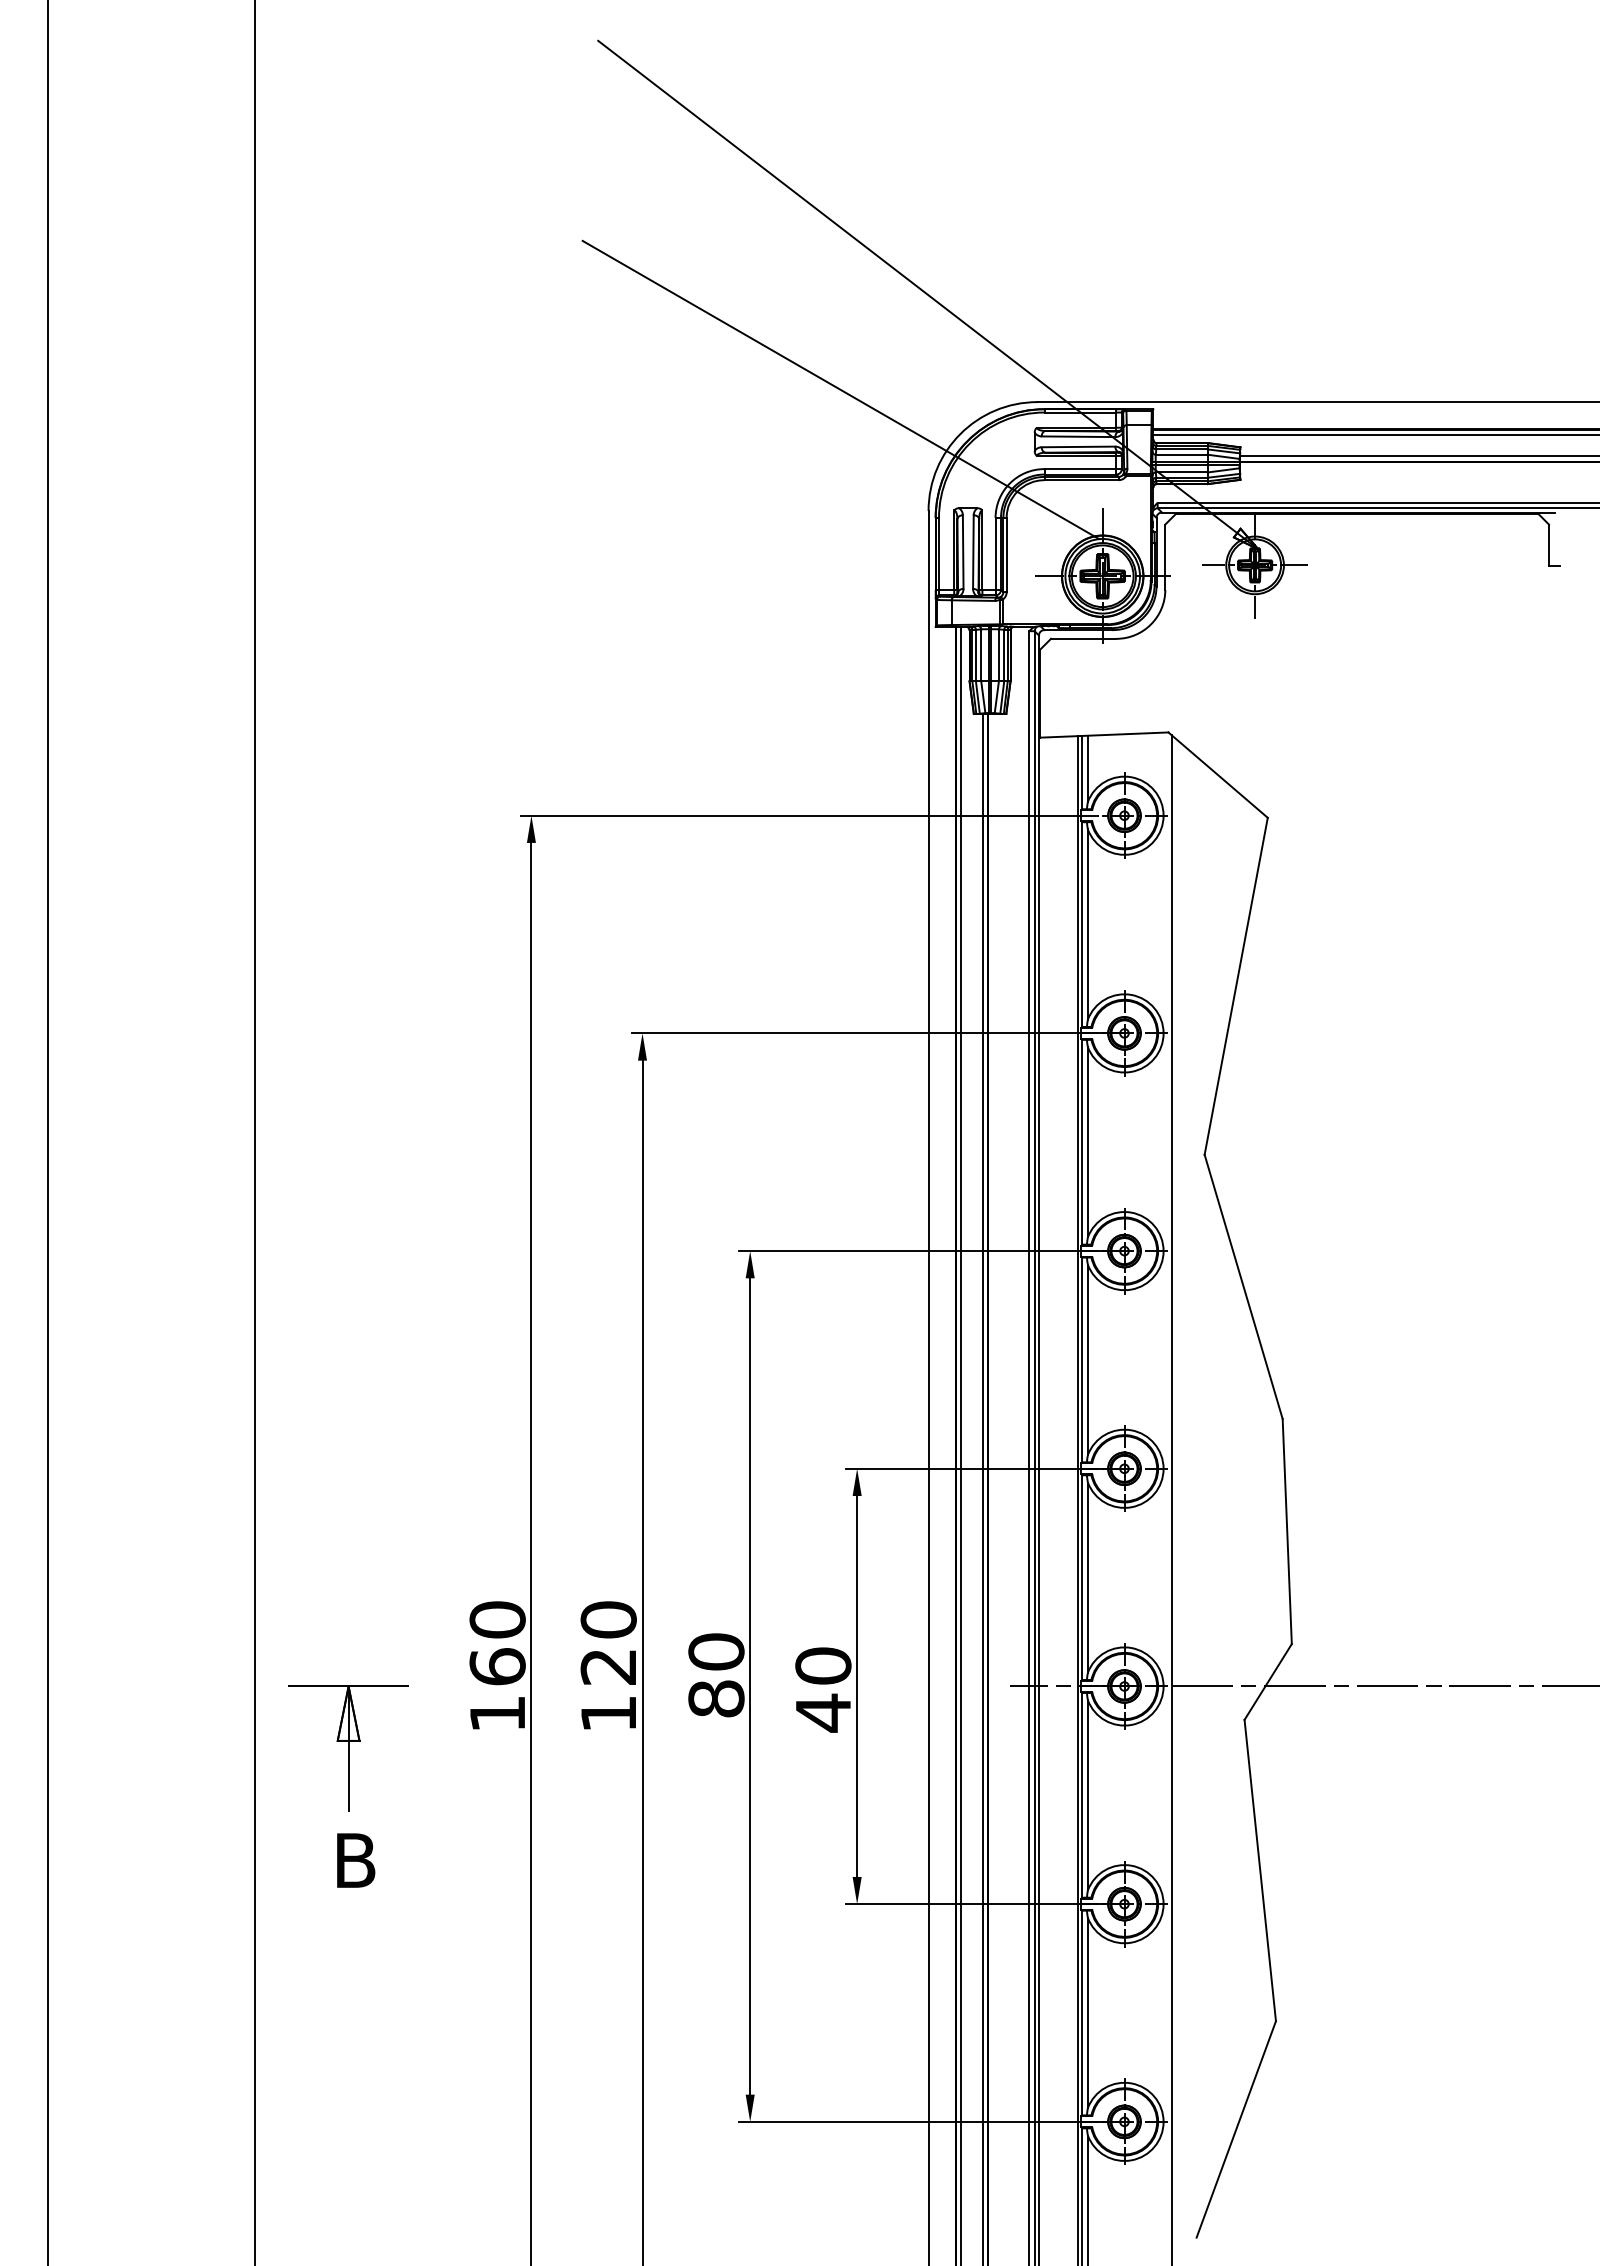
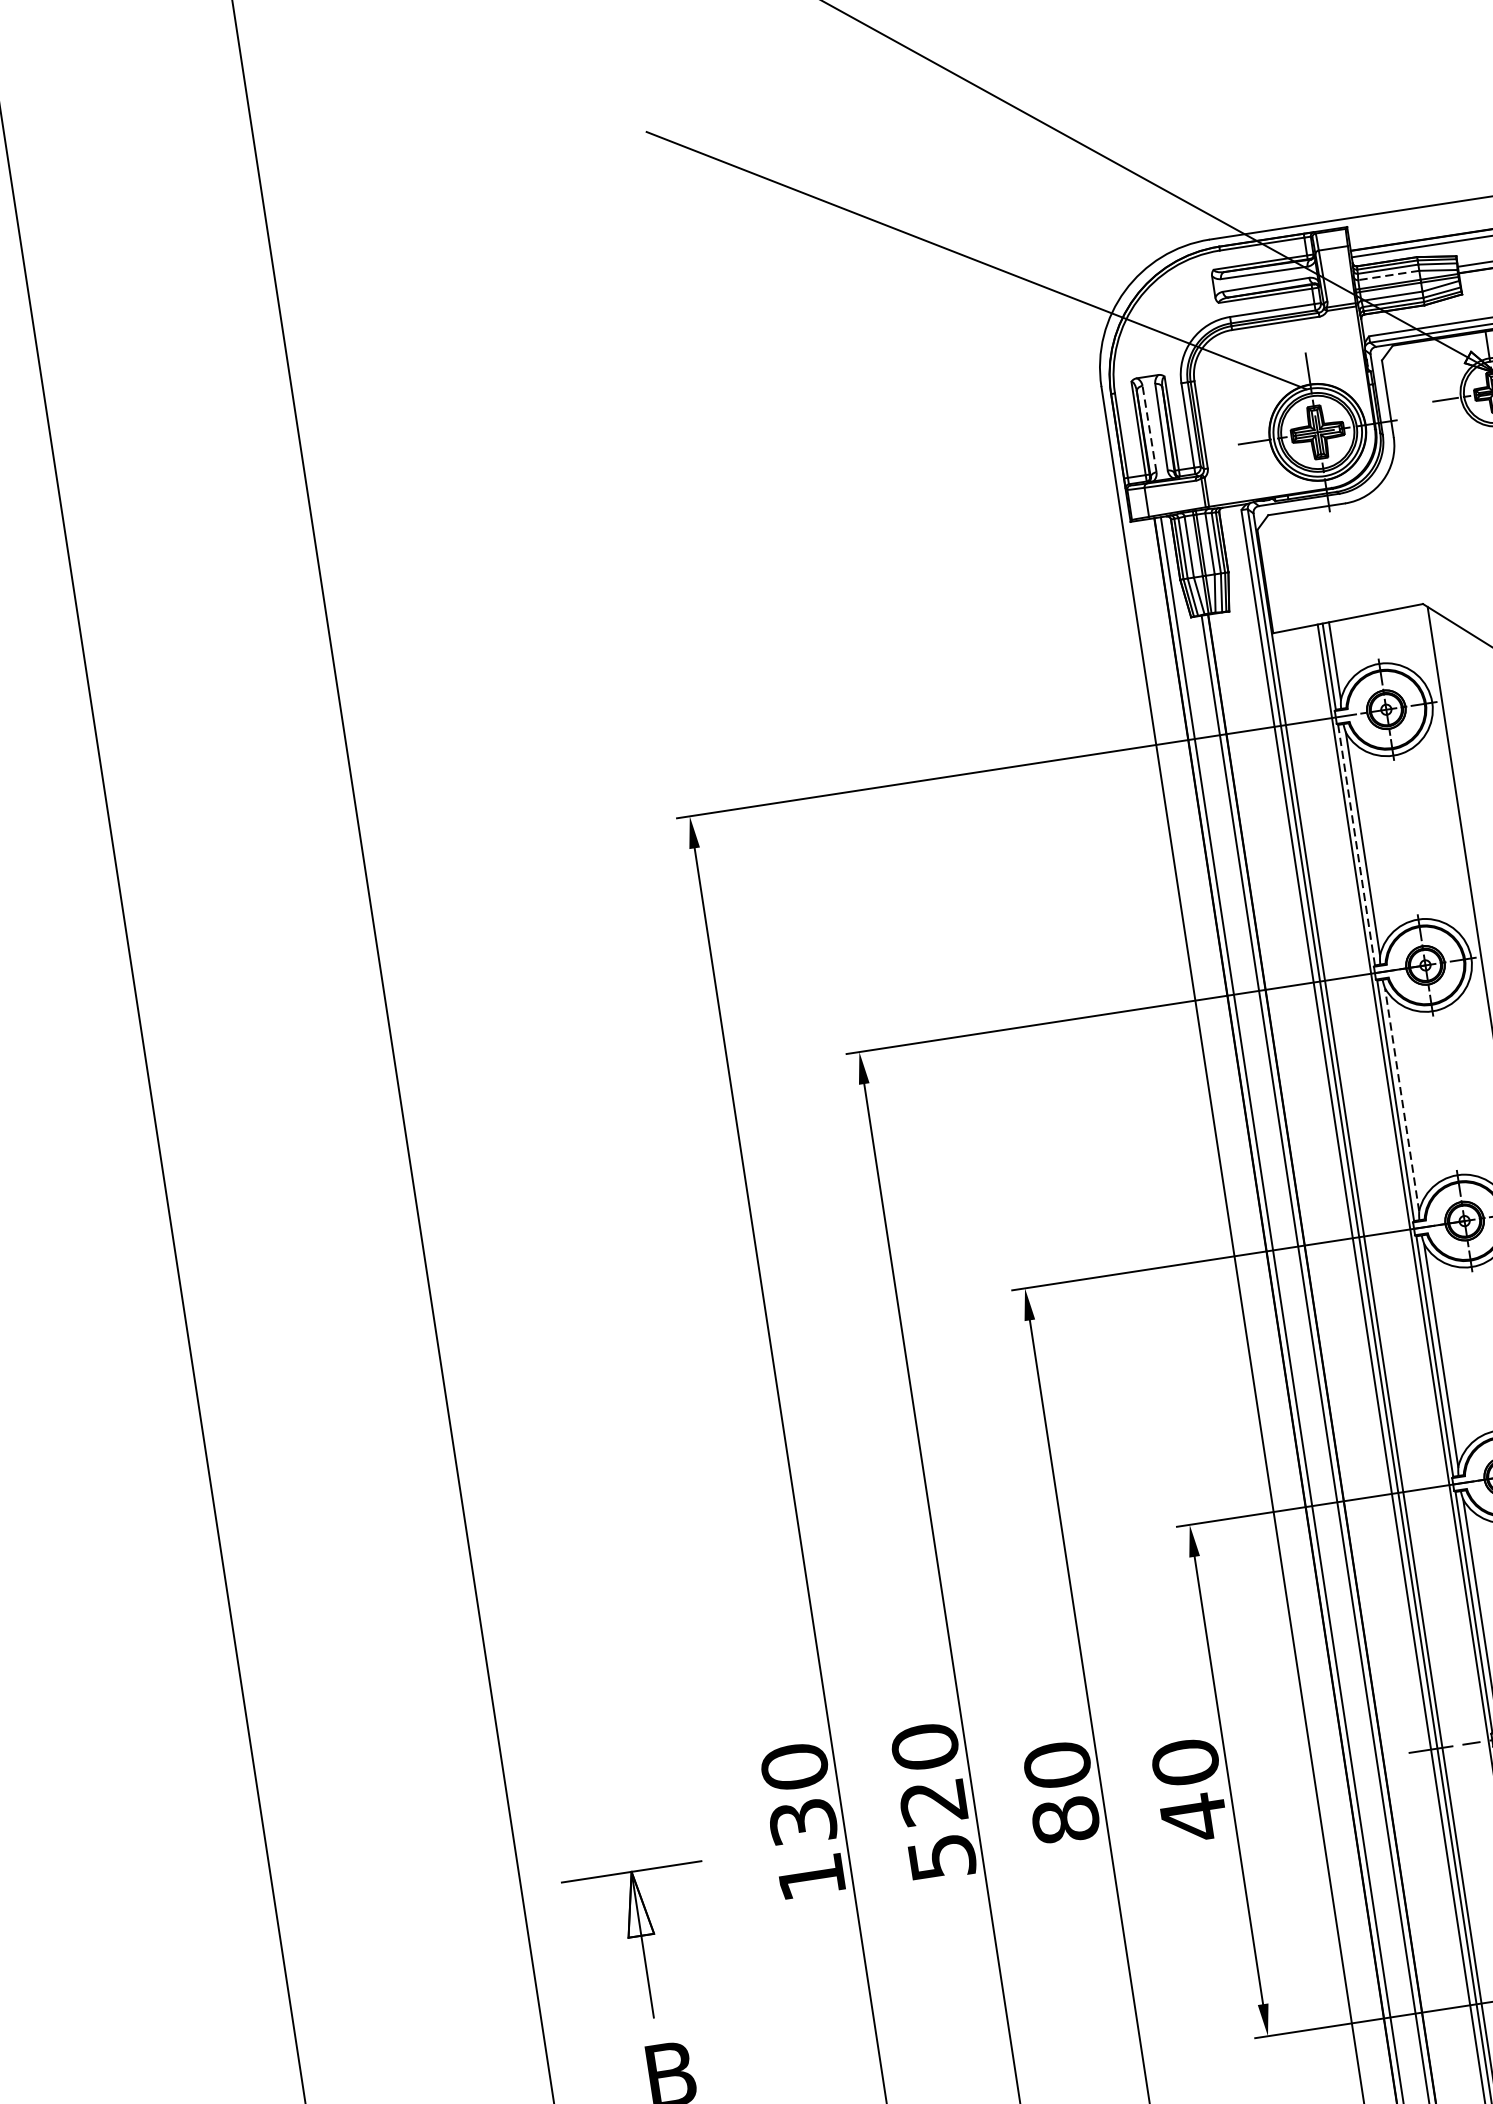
line: (1181, 454) -> (1388, 275), solid -> dashed
line: (963, 552) -> (1149, 429), solid -> dashed
line: (1082, 925) -> (1356, 846), solid -> dashed
line: (1087, 1141) -> (1401, 1099), solid -> dashed
text: (497, 1666) -> (802, 1821), 160 -> 130
text: (608, 1713) -> (941, 1856), 120 -> 520

